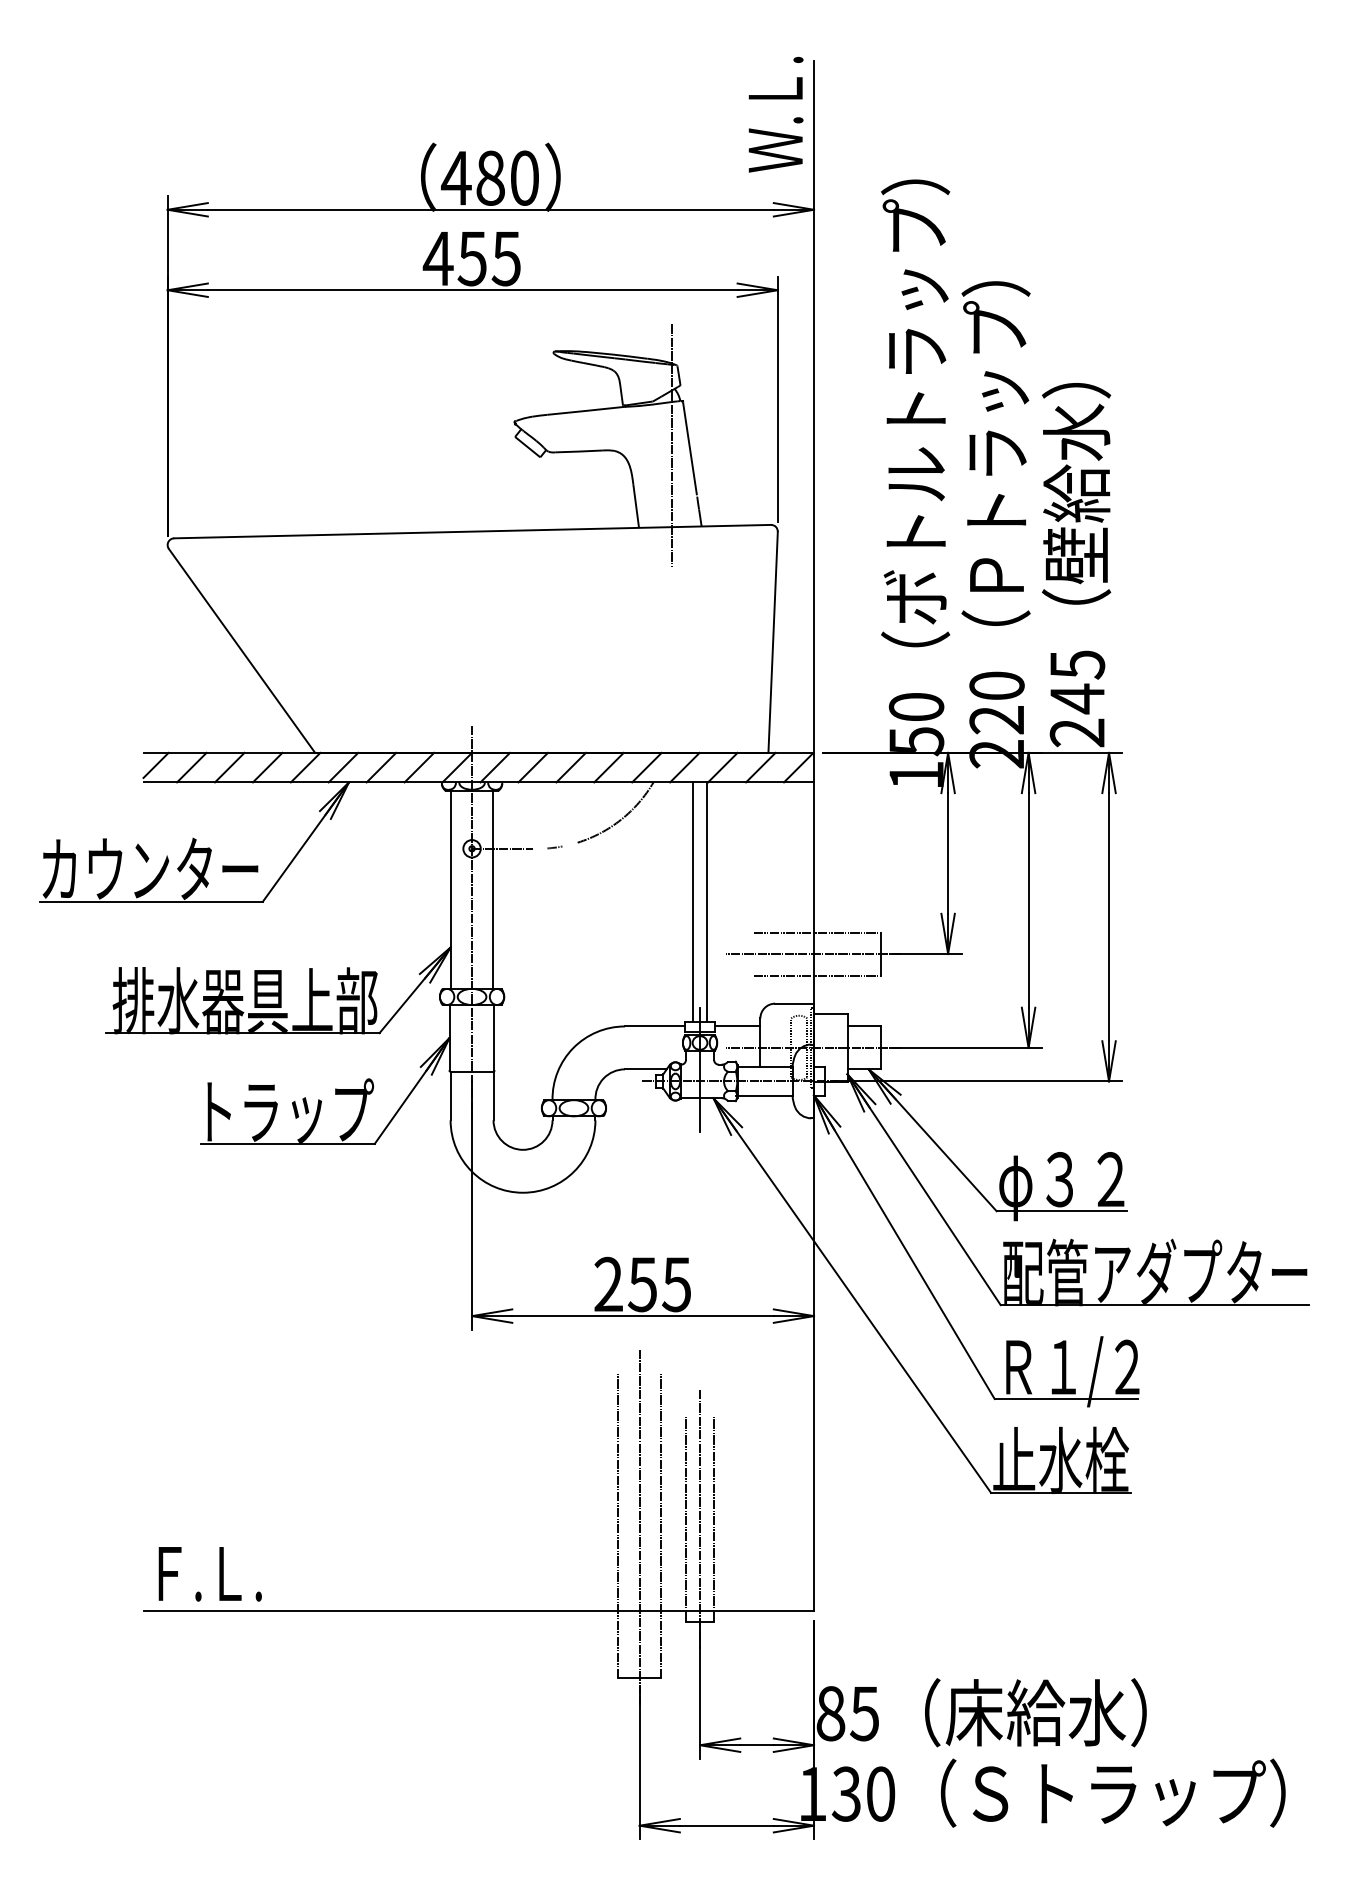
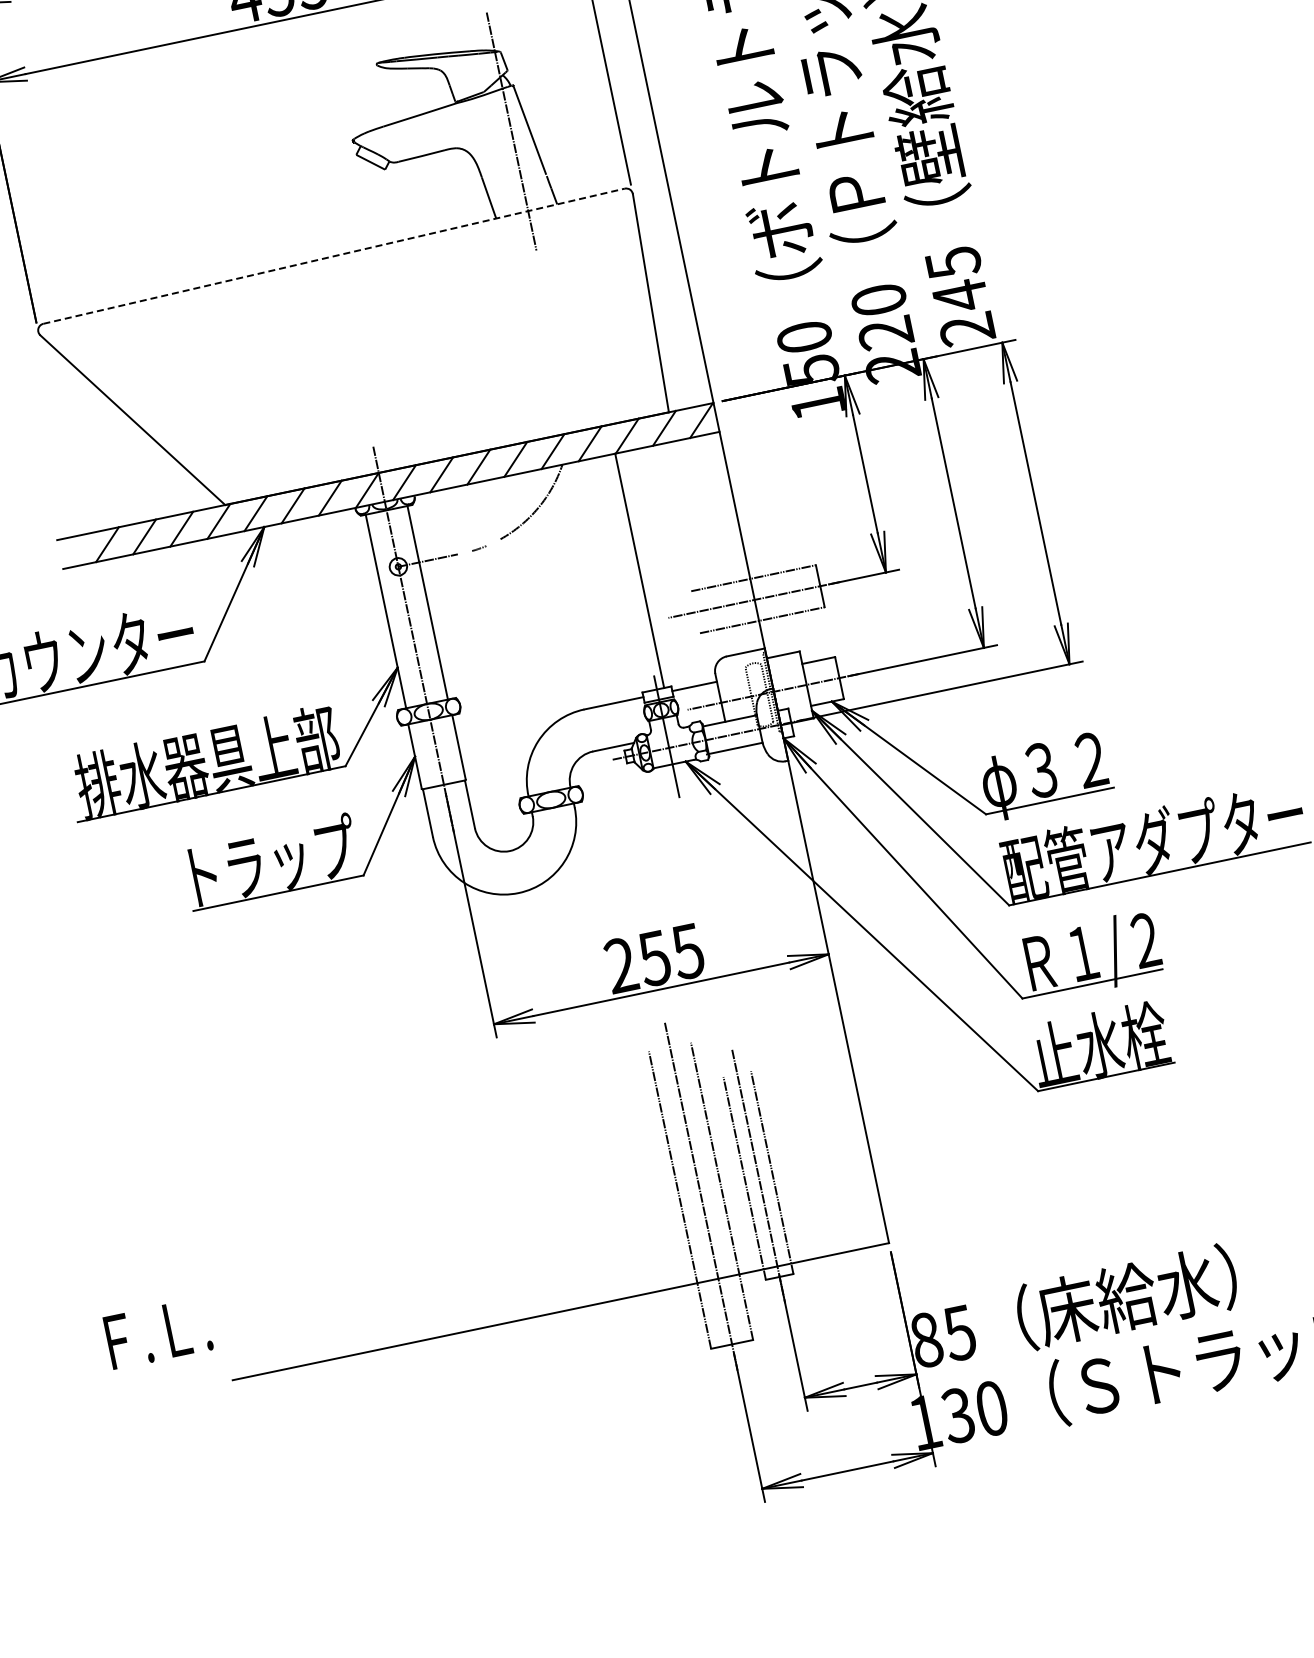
line: (473, 531) -> (334, 255), solid -> dashed
line: (155, 764) -> (71, 549), removed
line: (692, 901) -> (624, 573), removed
text: (209, 1574) -> (157, 1333), moved

